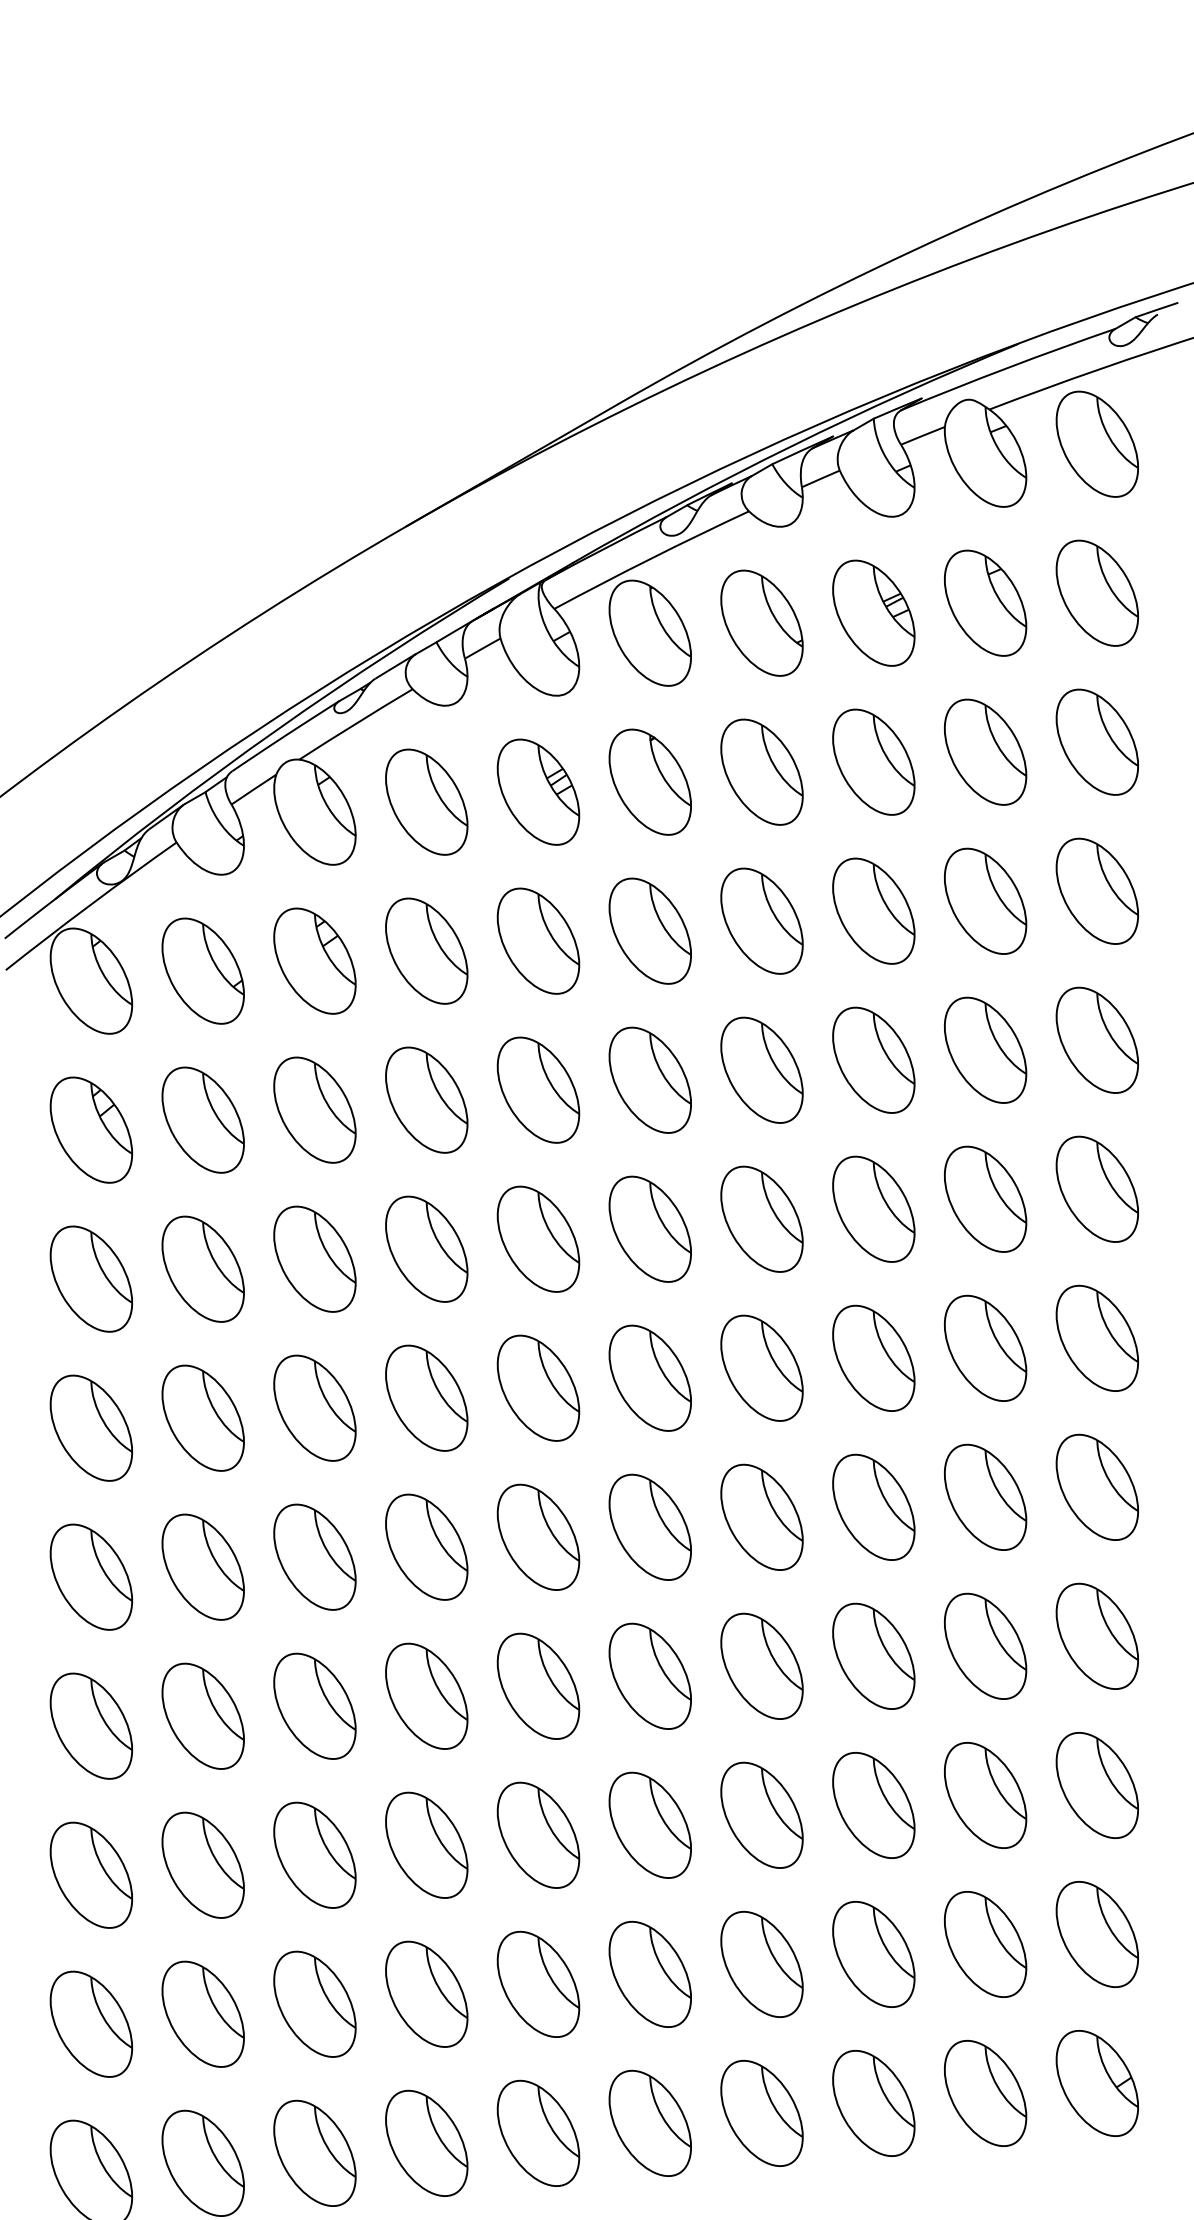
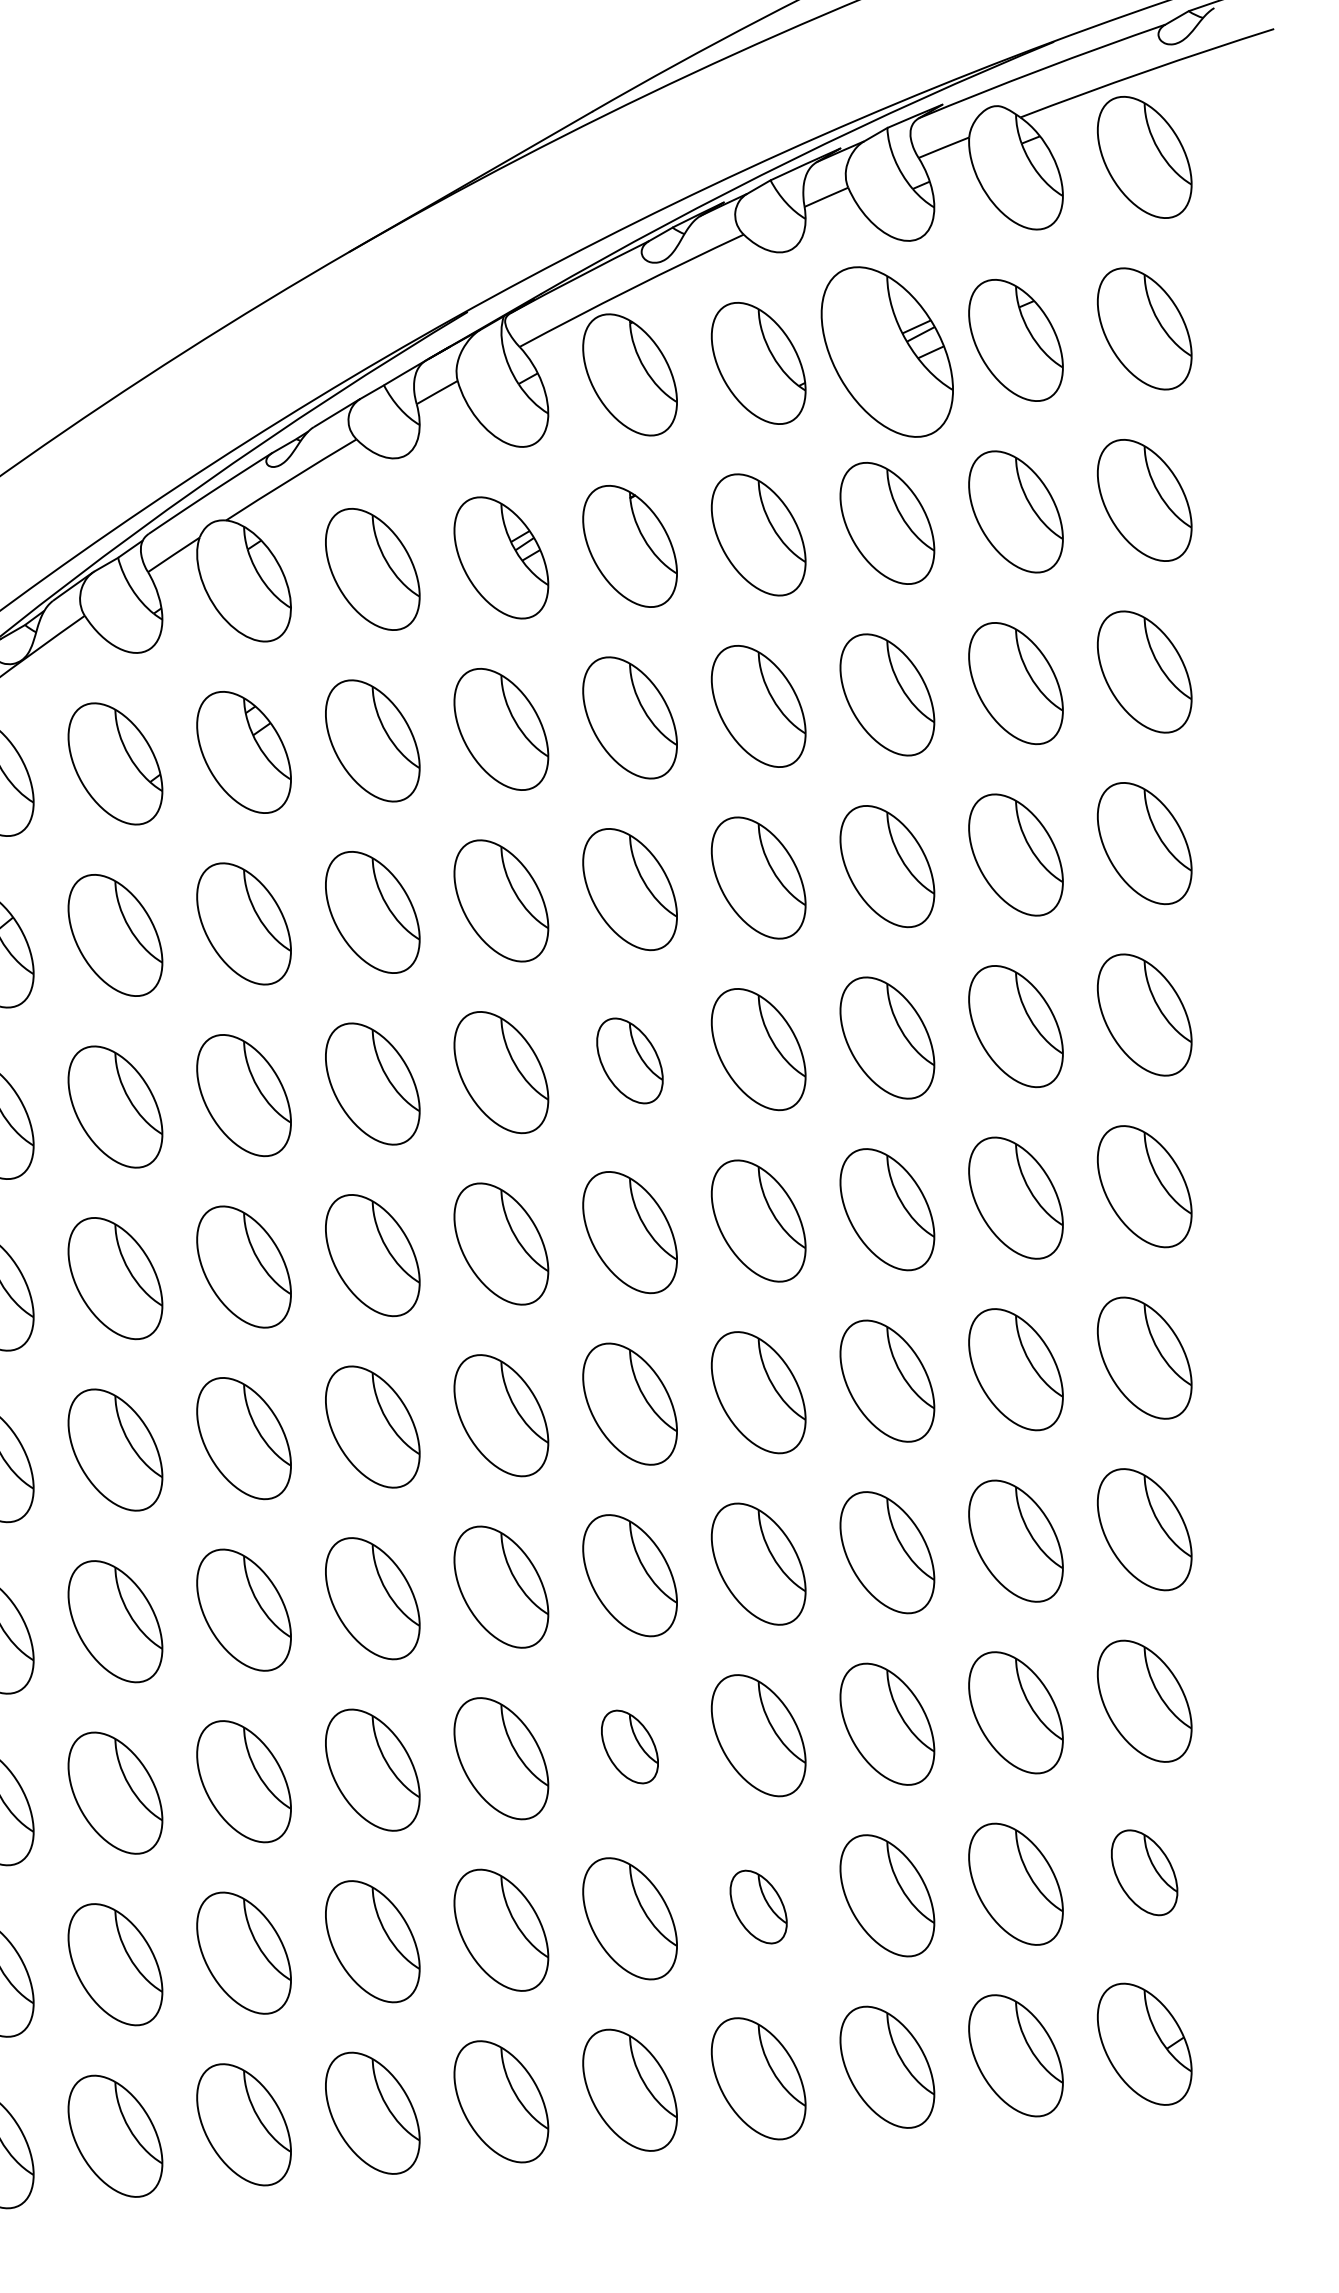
part: (873, 612) -> (887, 351), size x1.4
part: (649, 1228) -> (629, 1060), size x0.7
part: (649, 1824) -> (629, 1746), size x0.6
part: (1096, 1934) -> (1143, 1872), size x0.7
part: (761, 1963) -> (758, 1906), size x0.6

